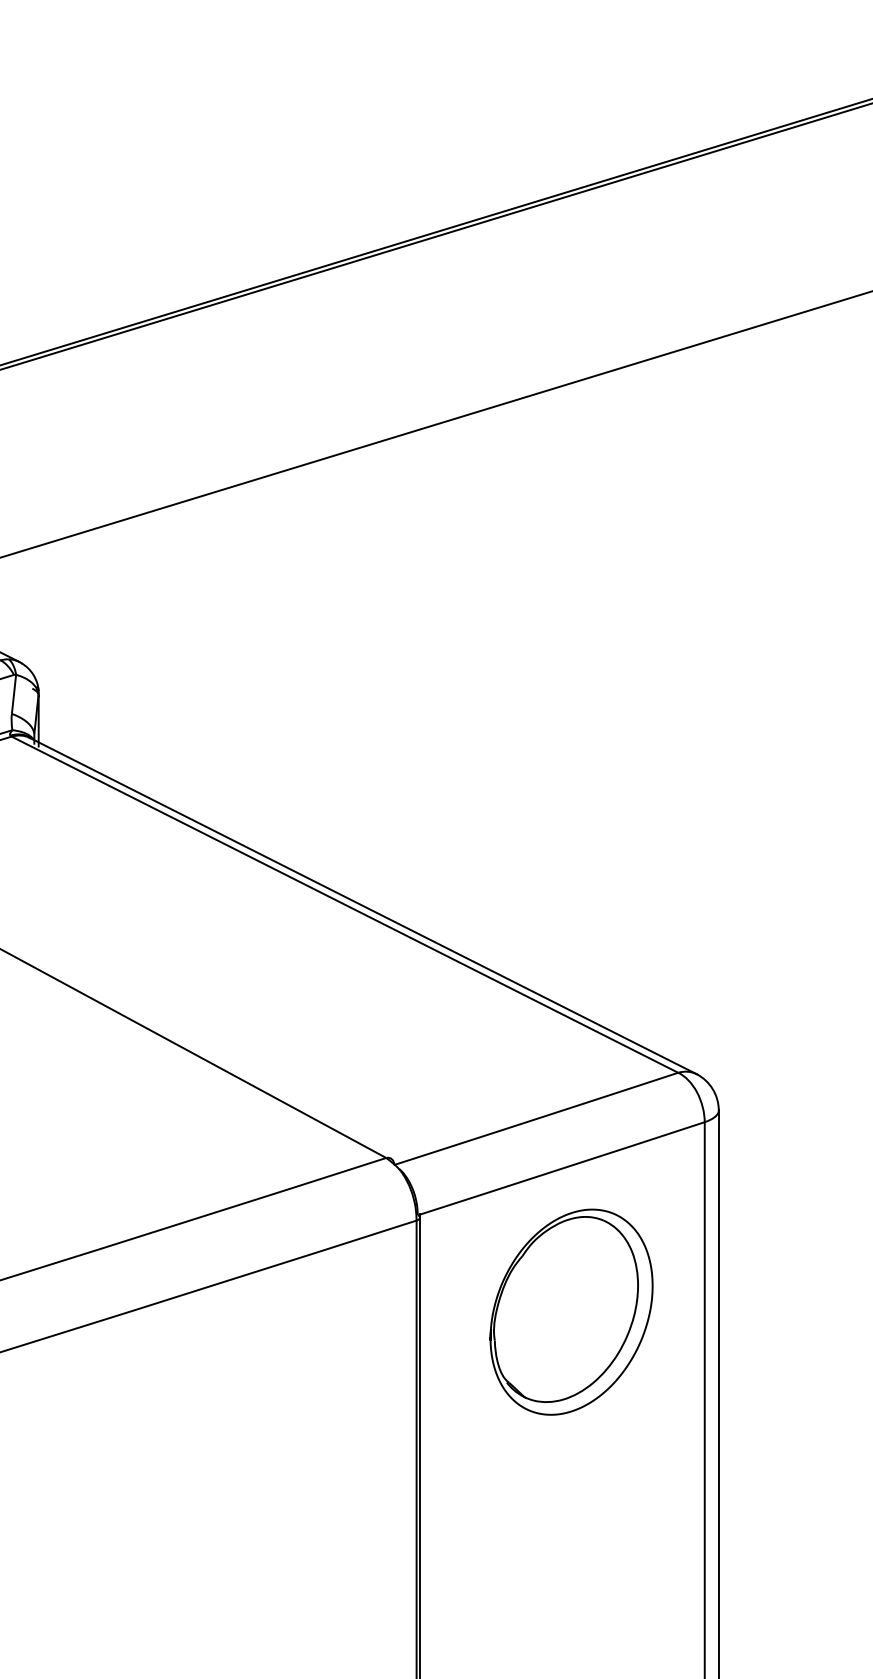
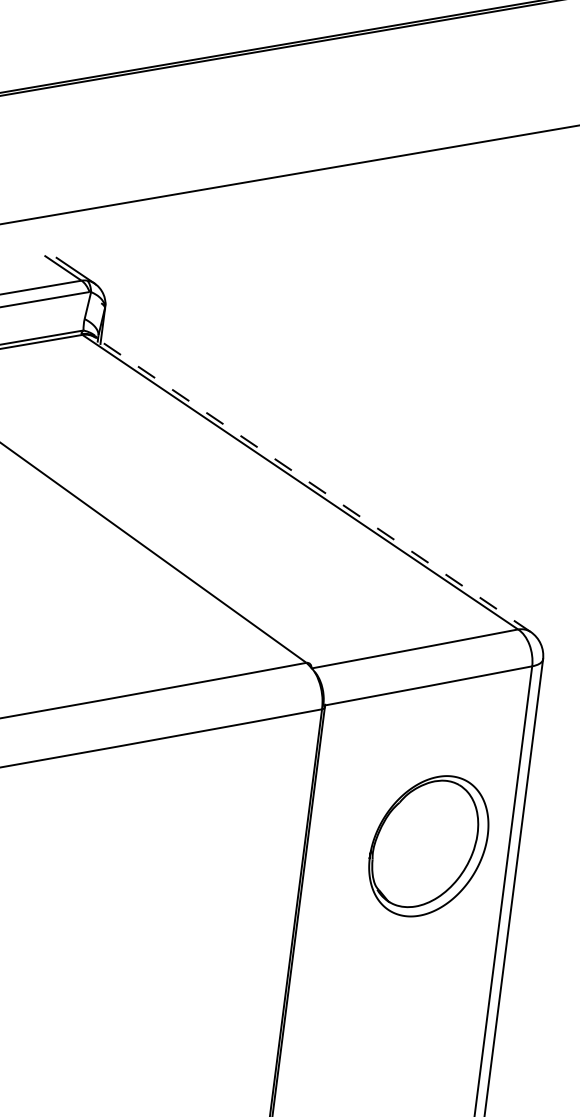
line: (362, 905) -> (312, 484), solid -> dashed
part: (571, 1311) -> (428, 845), moved

